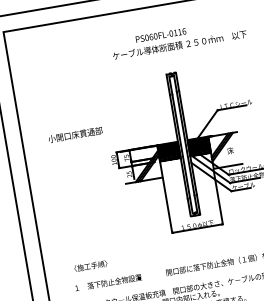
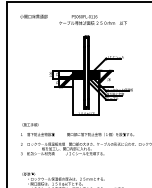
text: (74, 134) -> (33, 16), moved

